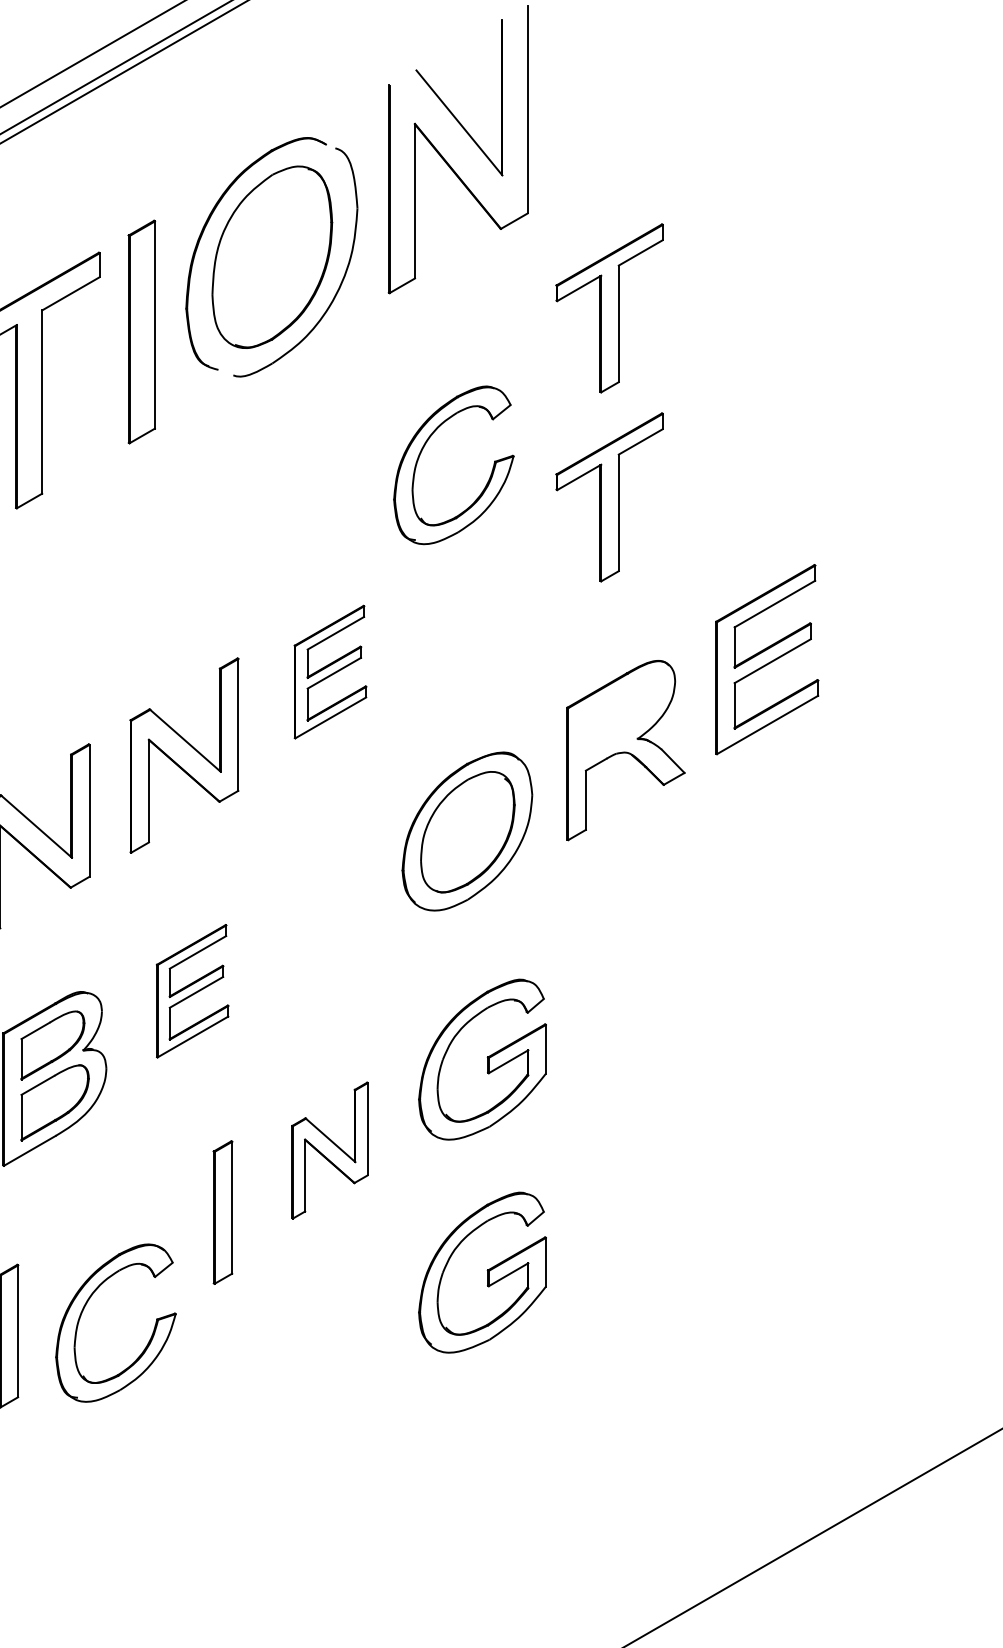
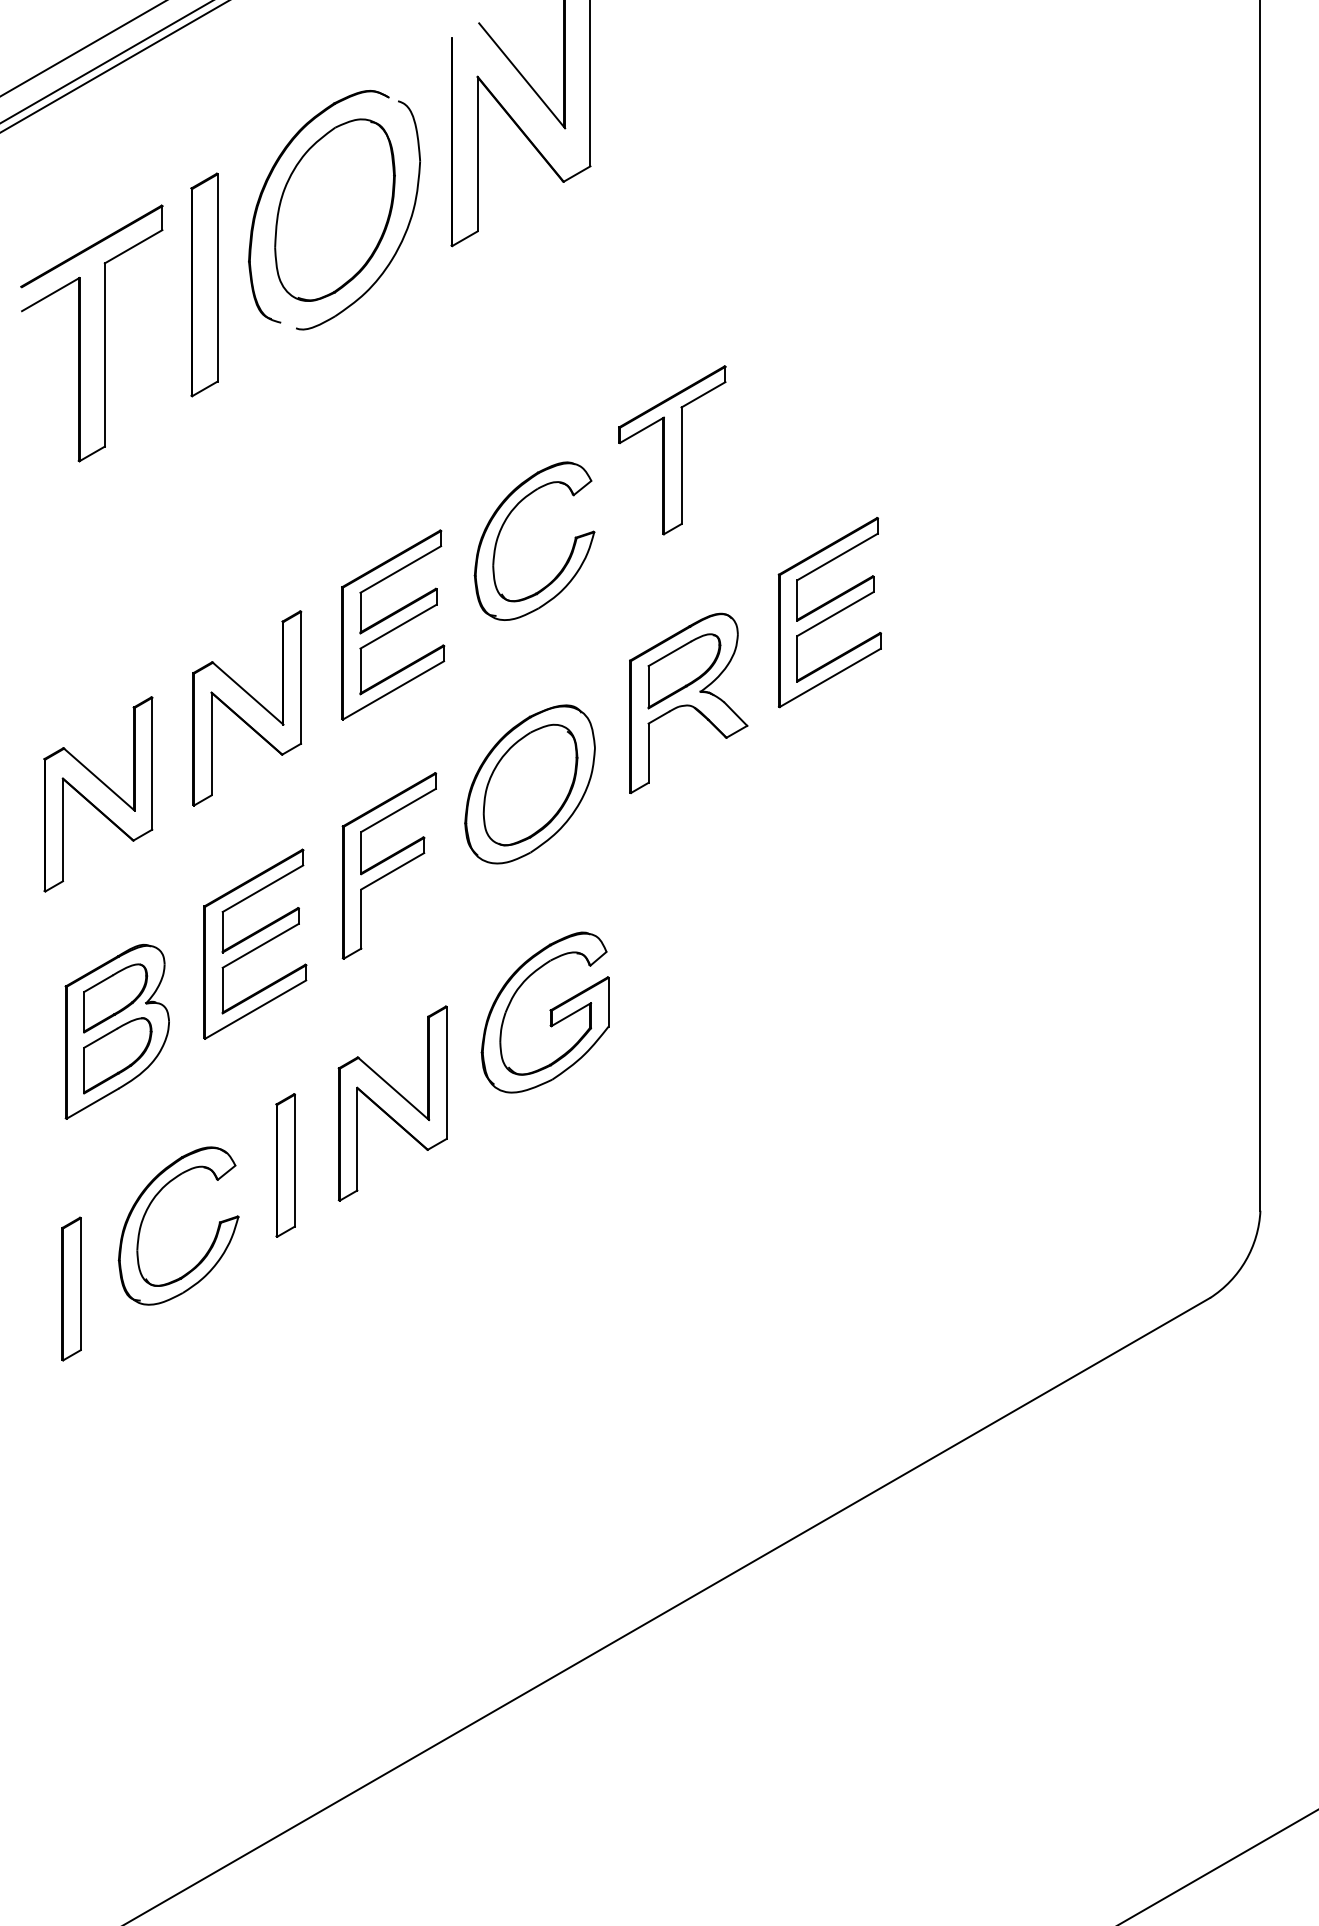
part: (609, 308) -> (672, 261), removed
part: (423, 448) -> (504, 524), moved
part: (330, 671) -> (393, 624), size x1.43
part: (621, 718) -> (684, 671), added
part: (326, 912) -> (389, 865), added
part: (192, 990) -> (255, 943), size x1.43
part: (329, 1150) -> (392, 1103), size x1.43
part: (481, 1272) -> (544, 1225), removed
part: (85, 1306) -> (148, 1209), moved

